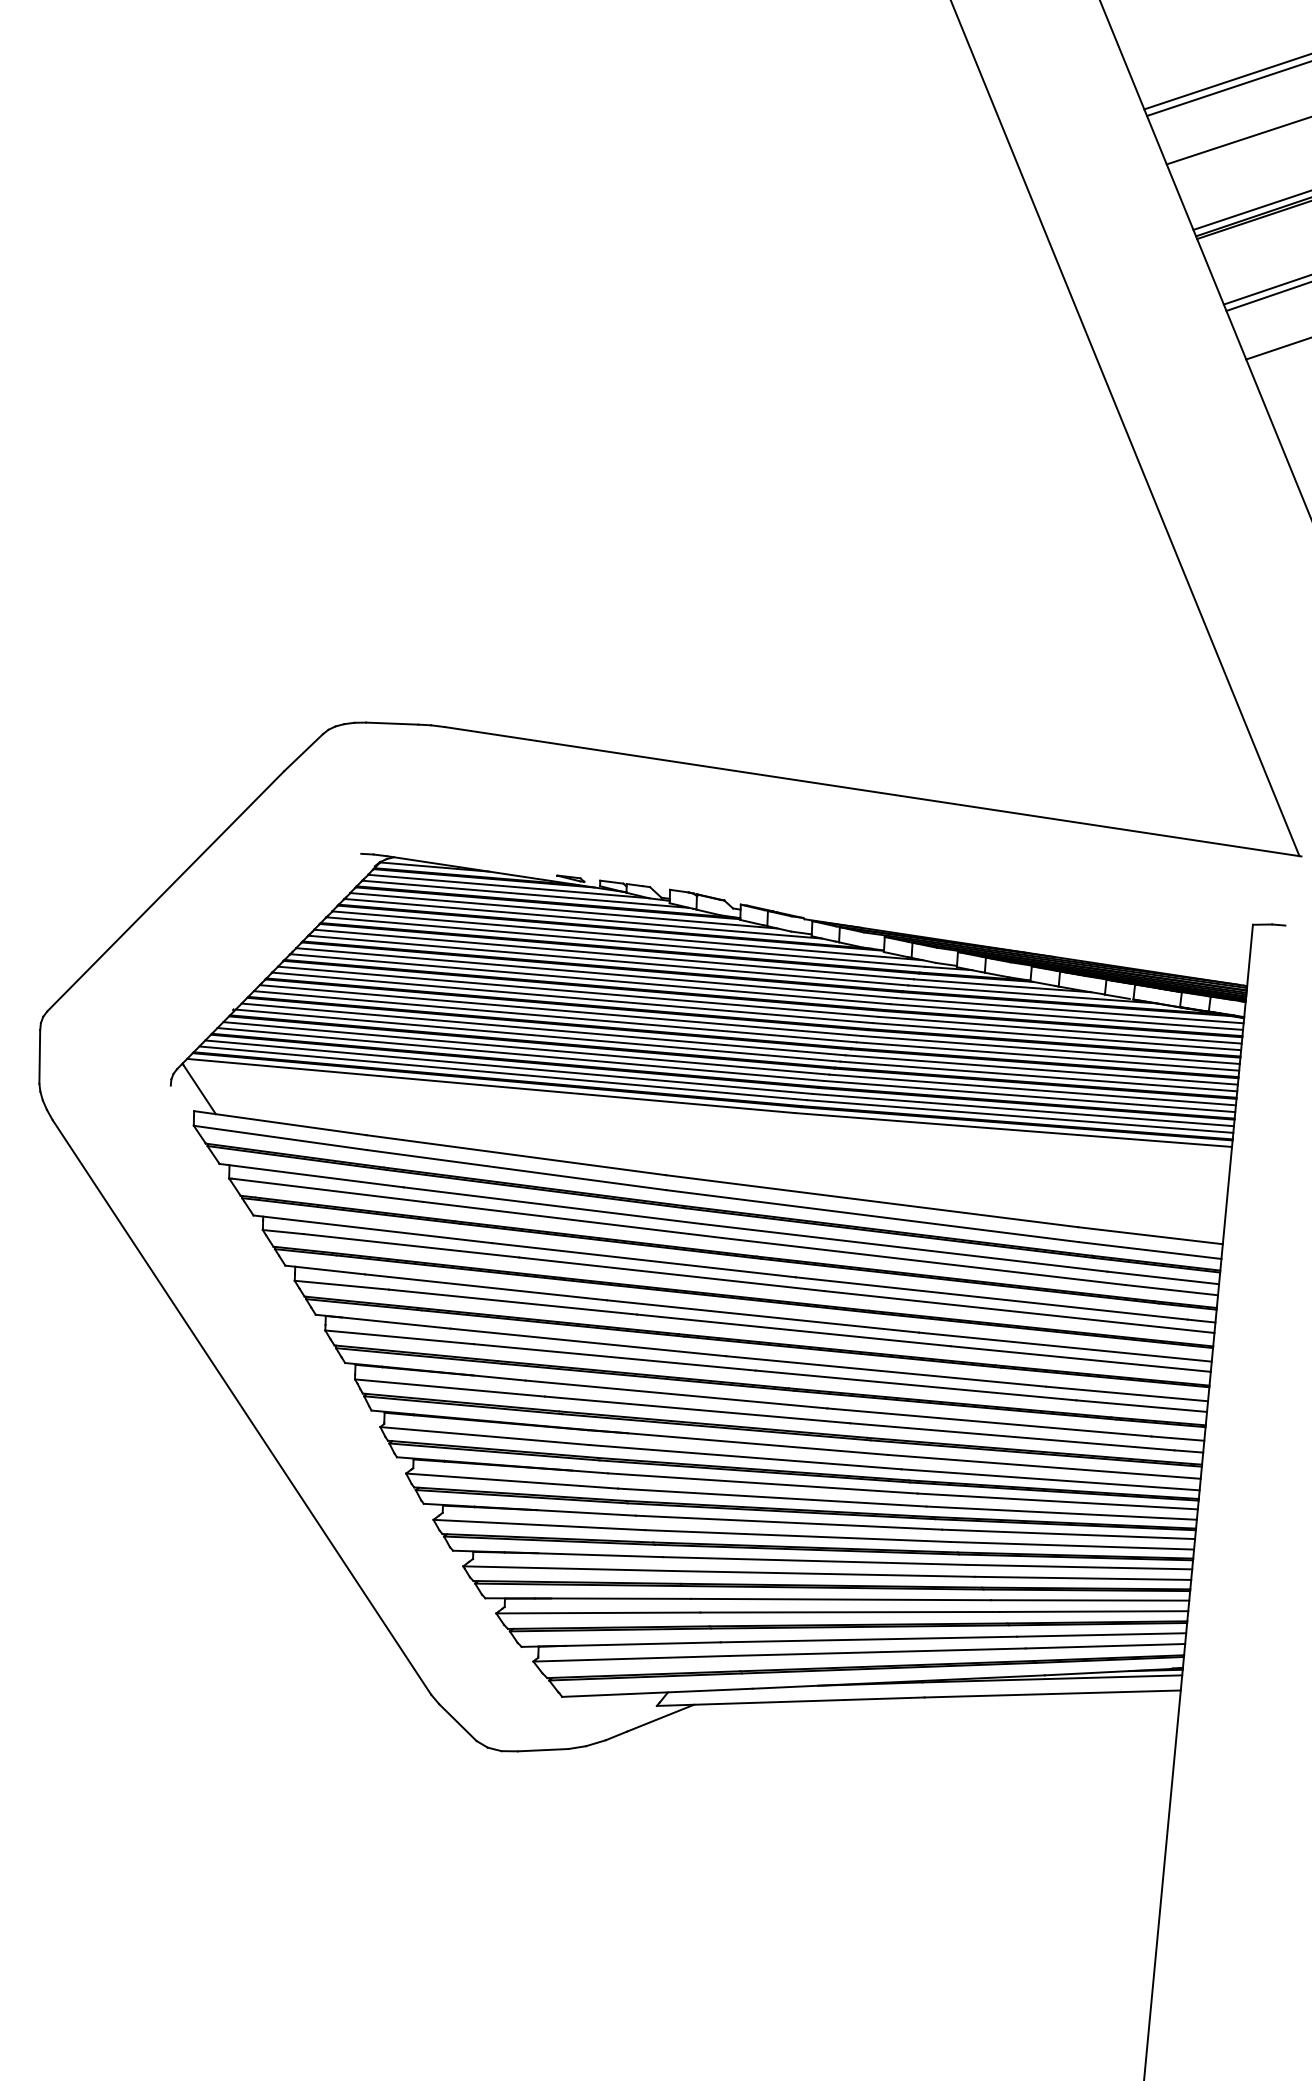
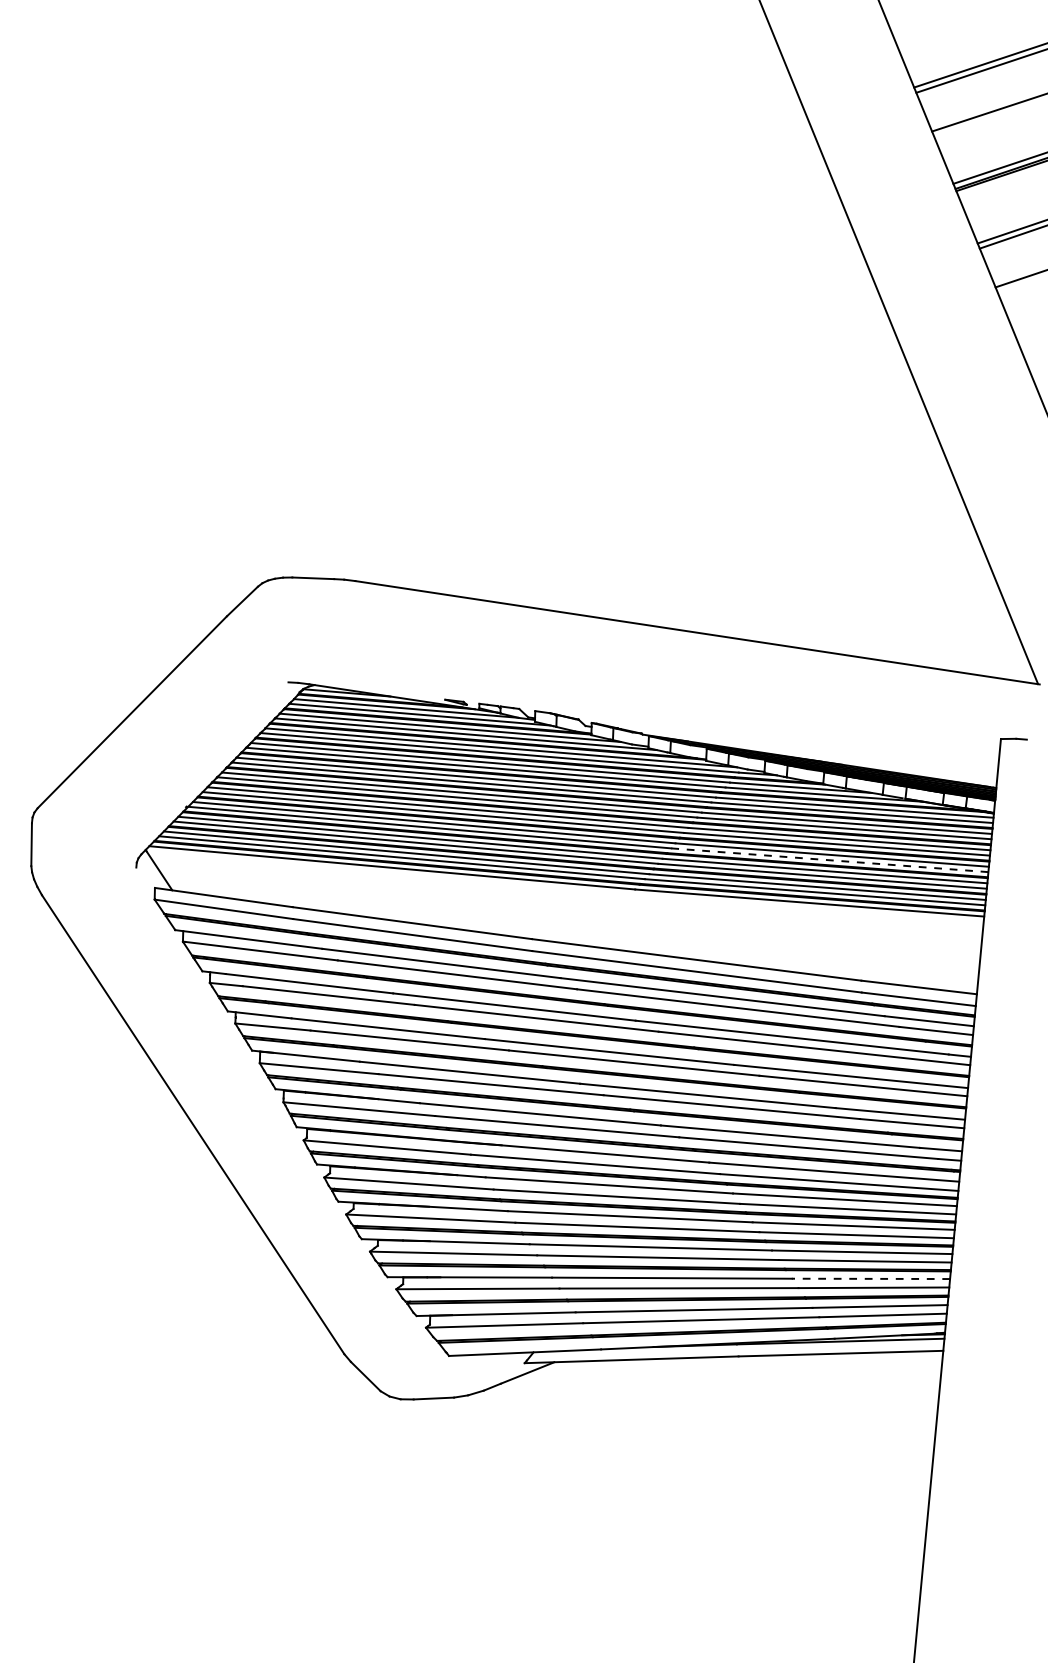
line: (1038, 1076) -> (829, 860), solid -> dashed
line: (1089, 1600) -> (870, 1278), solid -> dashed

